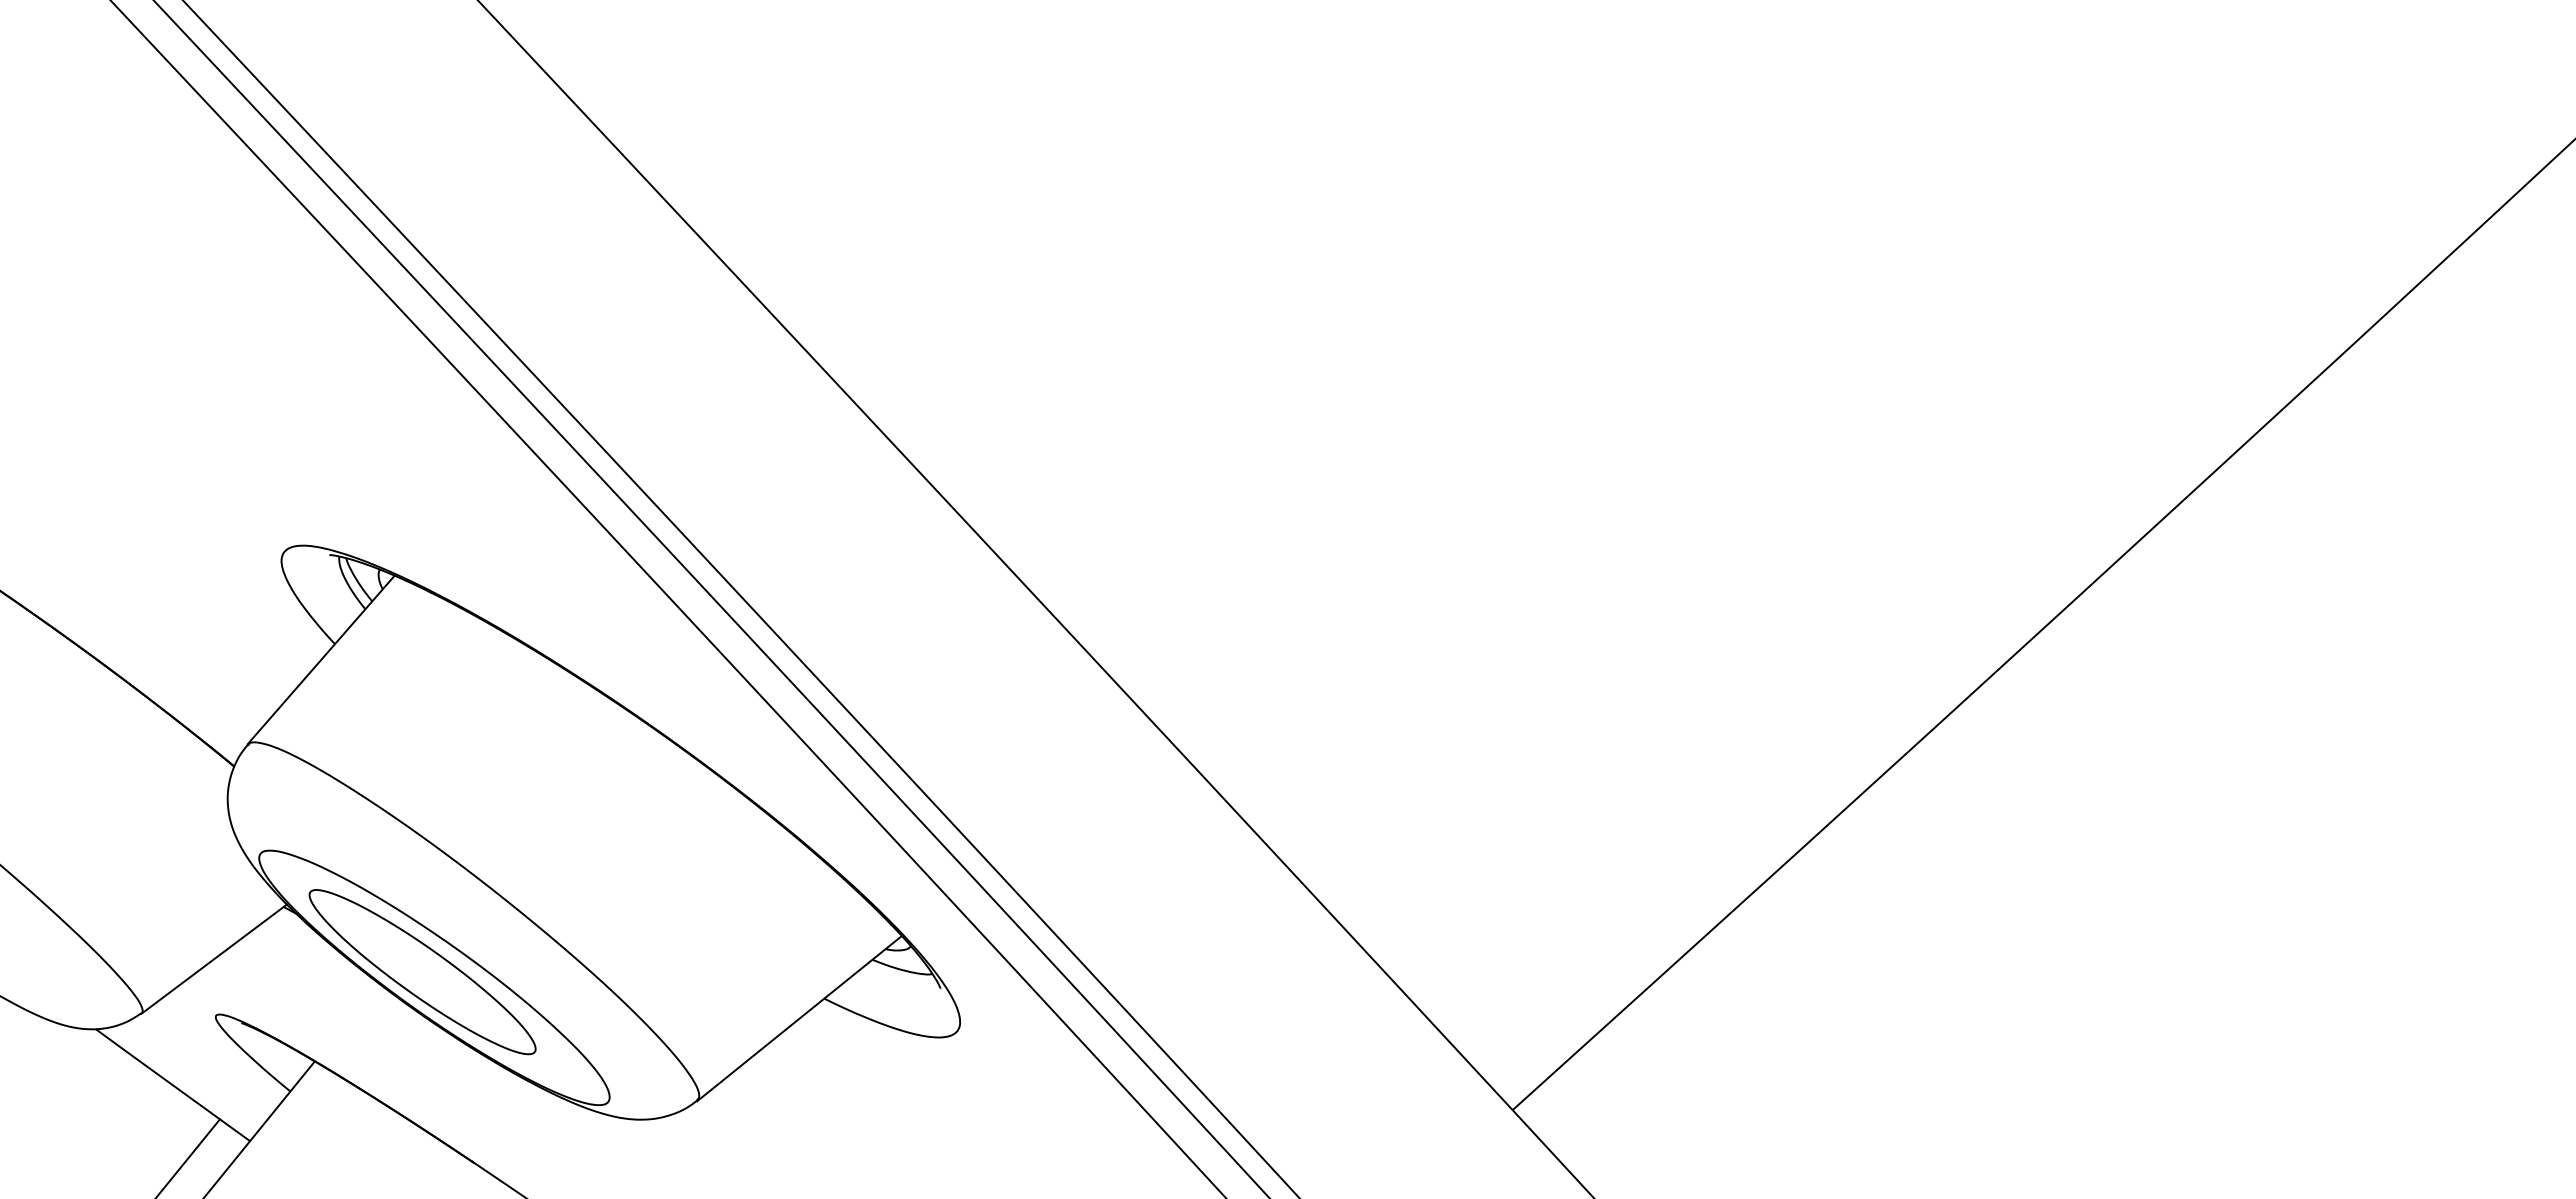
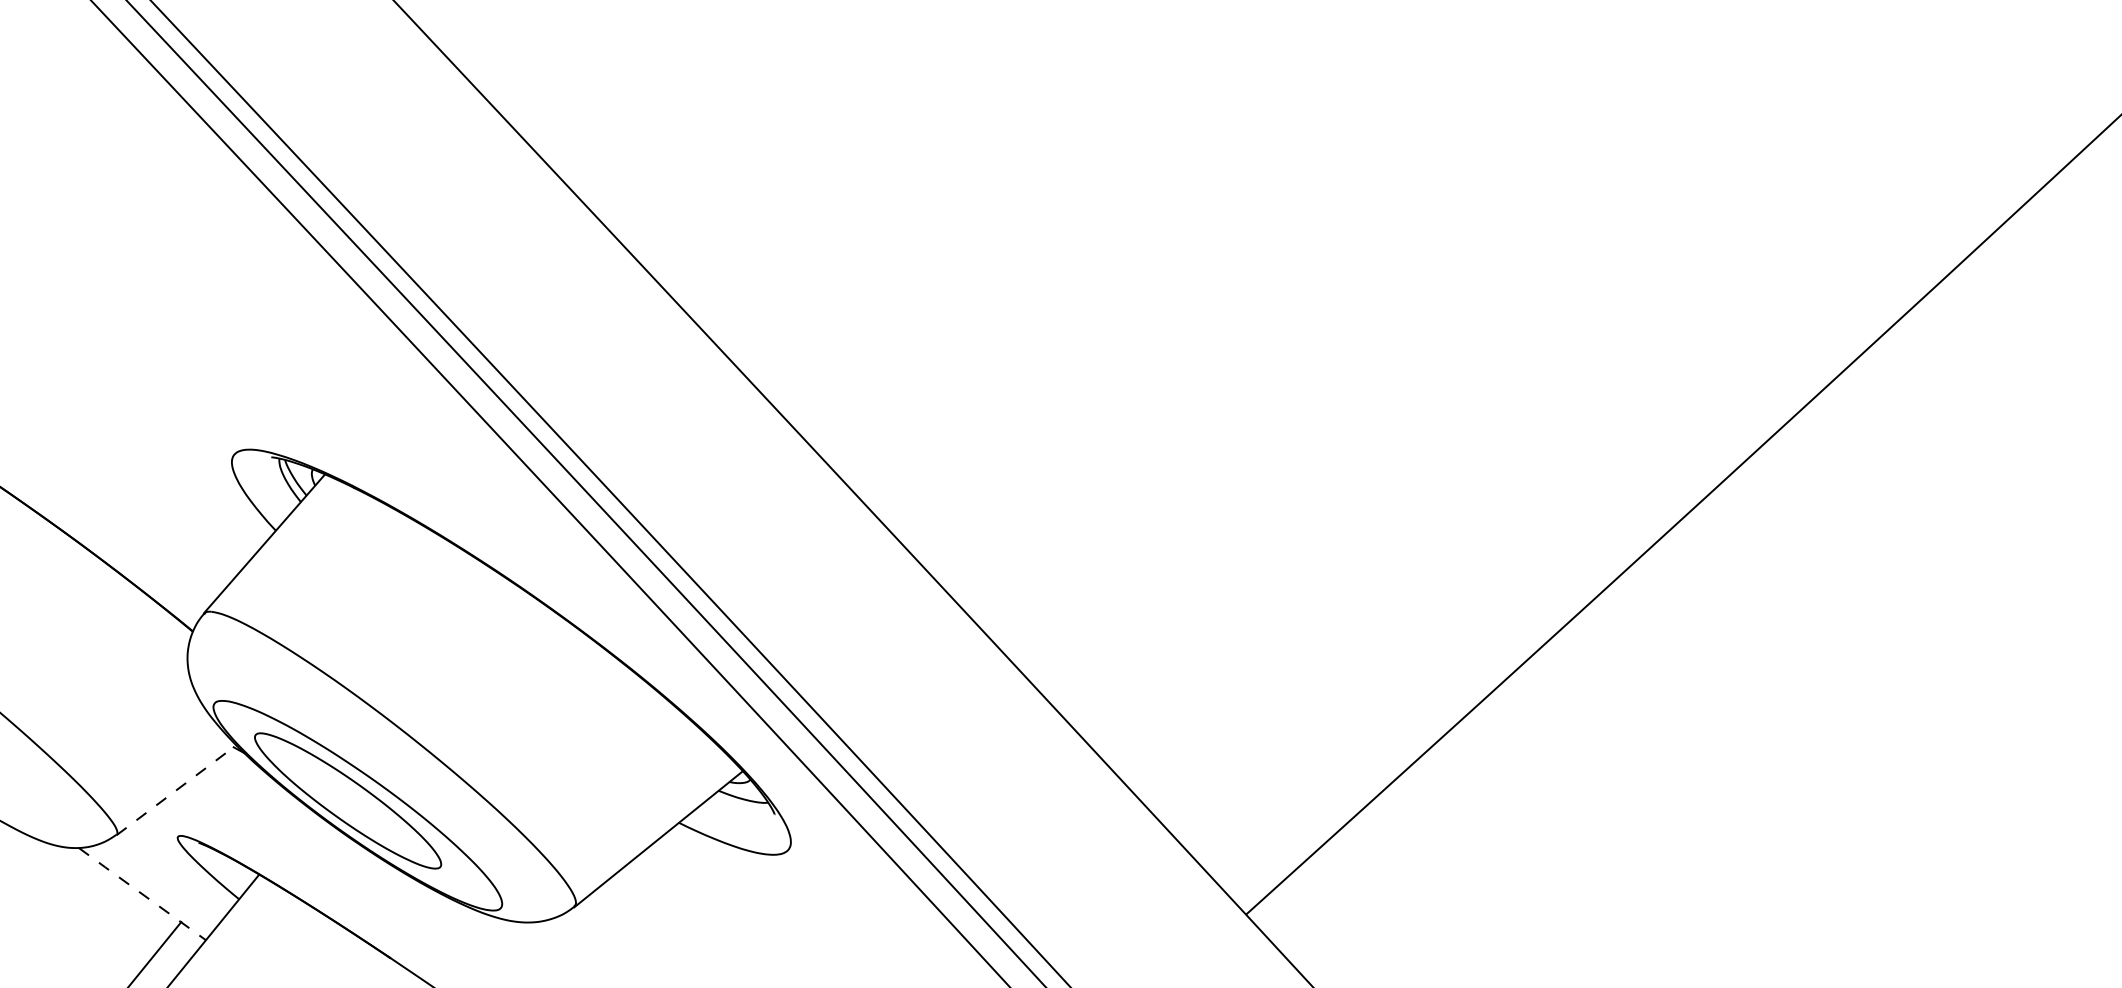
line: (214, 959) -> (176, 790), solid -> dashed
line: (172, 1084) -> (142, 893), solid -> dashed

